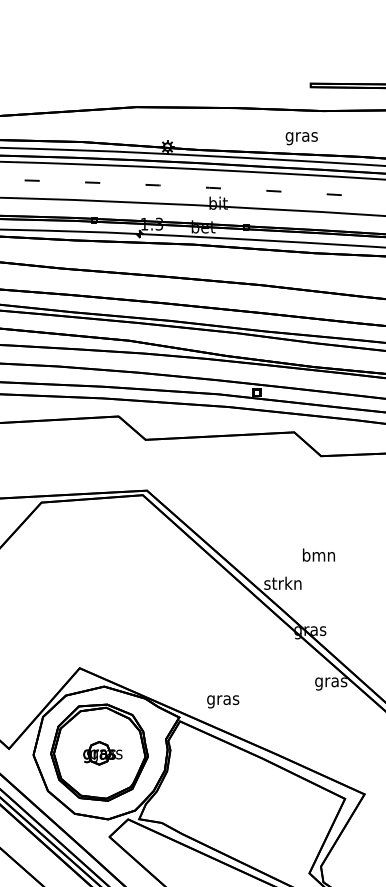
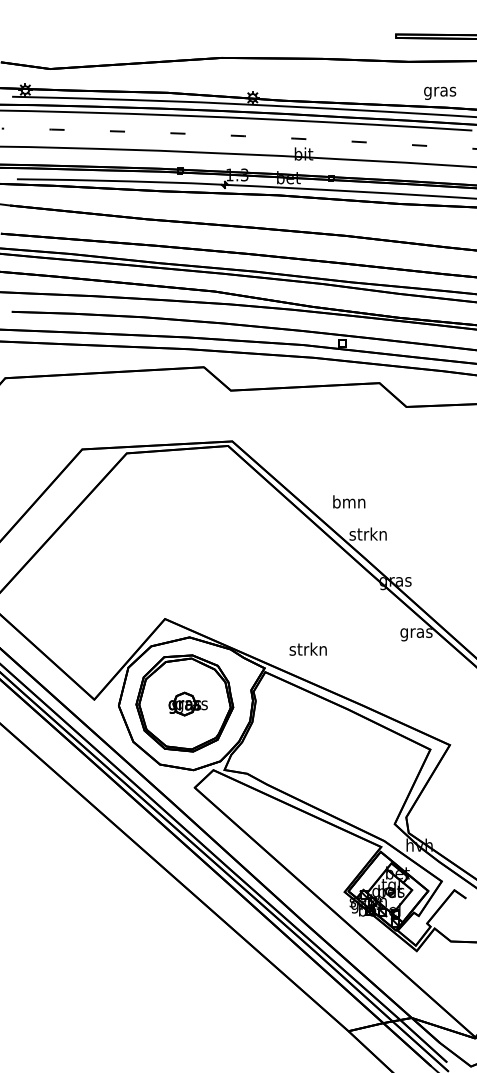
text: (302, 137) -> (440, 92), moved
text: (319, 554) -> (349, 501), moved
text: (222, 699) -> (307, 650), gras -> strkn

